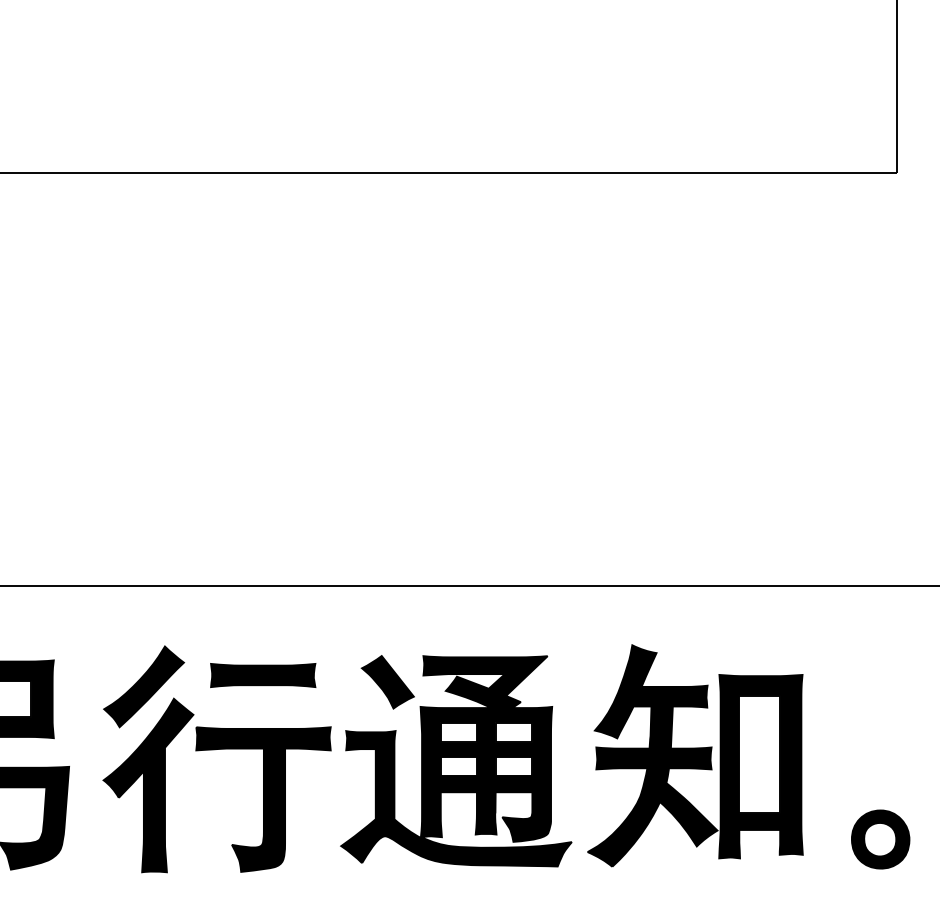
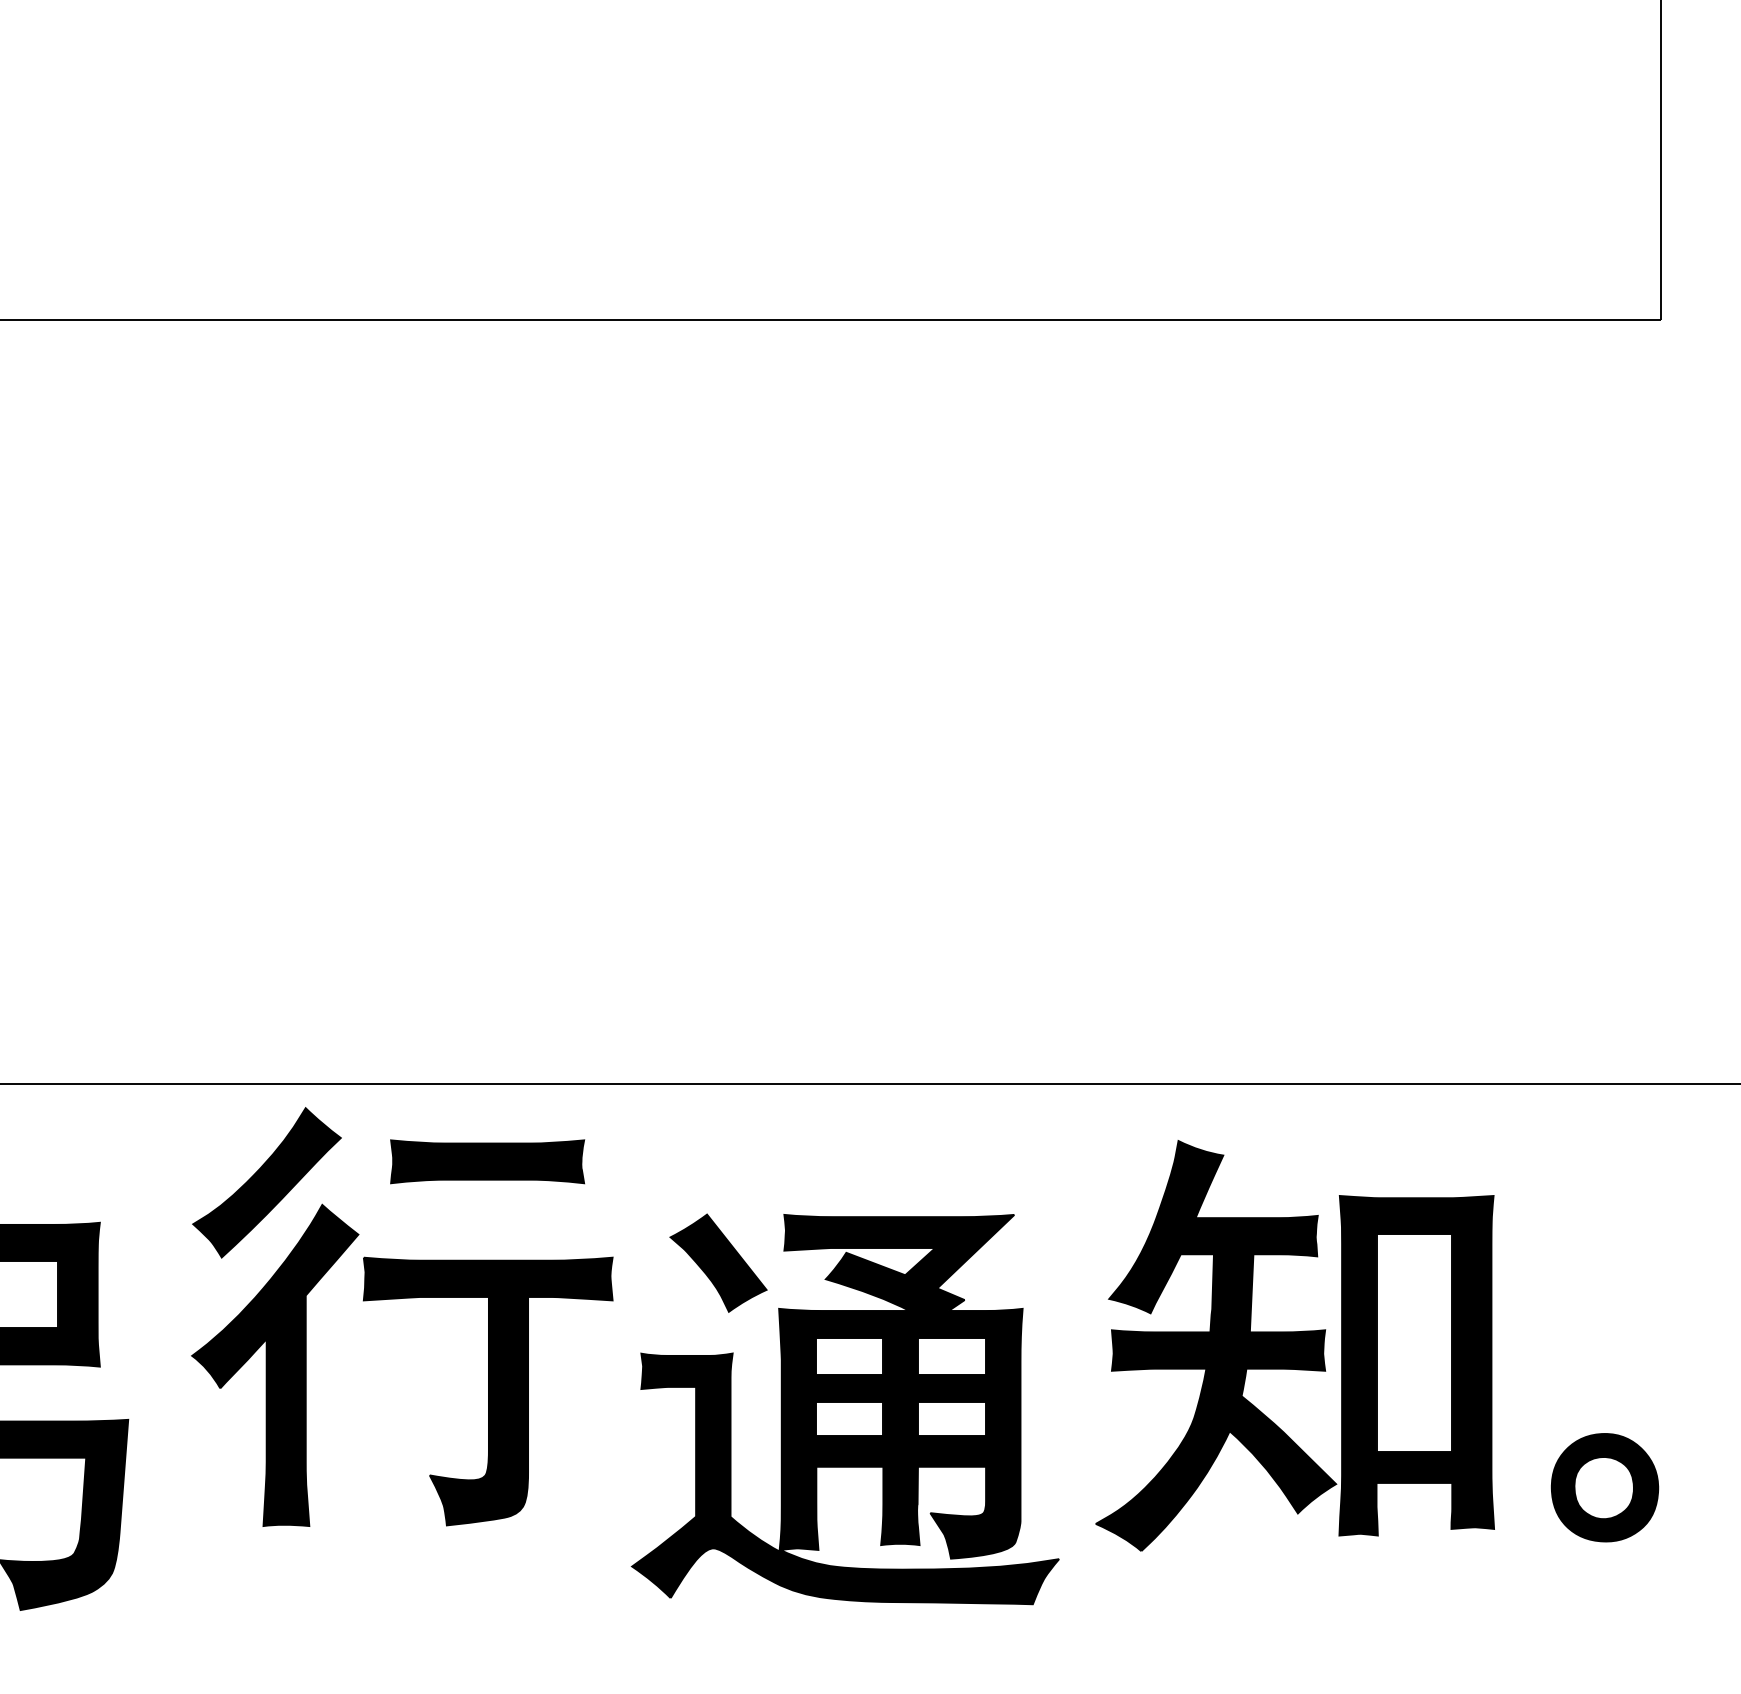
part: (215, 750) -> (399, 1300), moved
part: (695, 755) -> (1295, 1345), moved
part: (880, 839) -> (1604, 1487), moved

